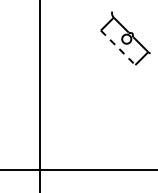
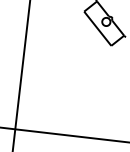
line: (118, 48) -> (98, 29), dashed -> solid

